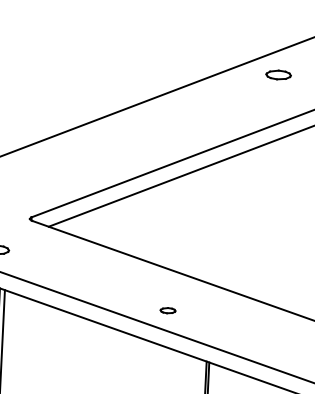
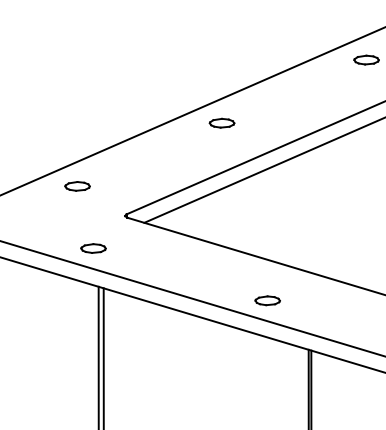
part: (130, 130) -> (221, 122), added
part: (167, 310) -> (267, 300), size x1.67

